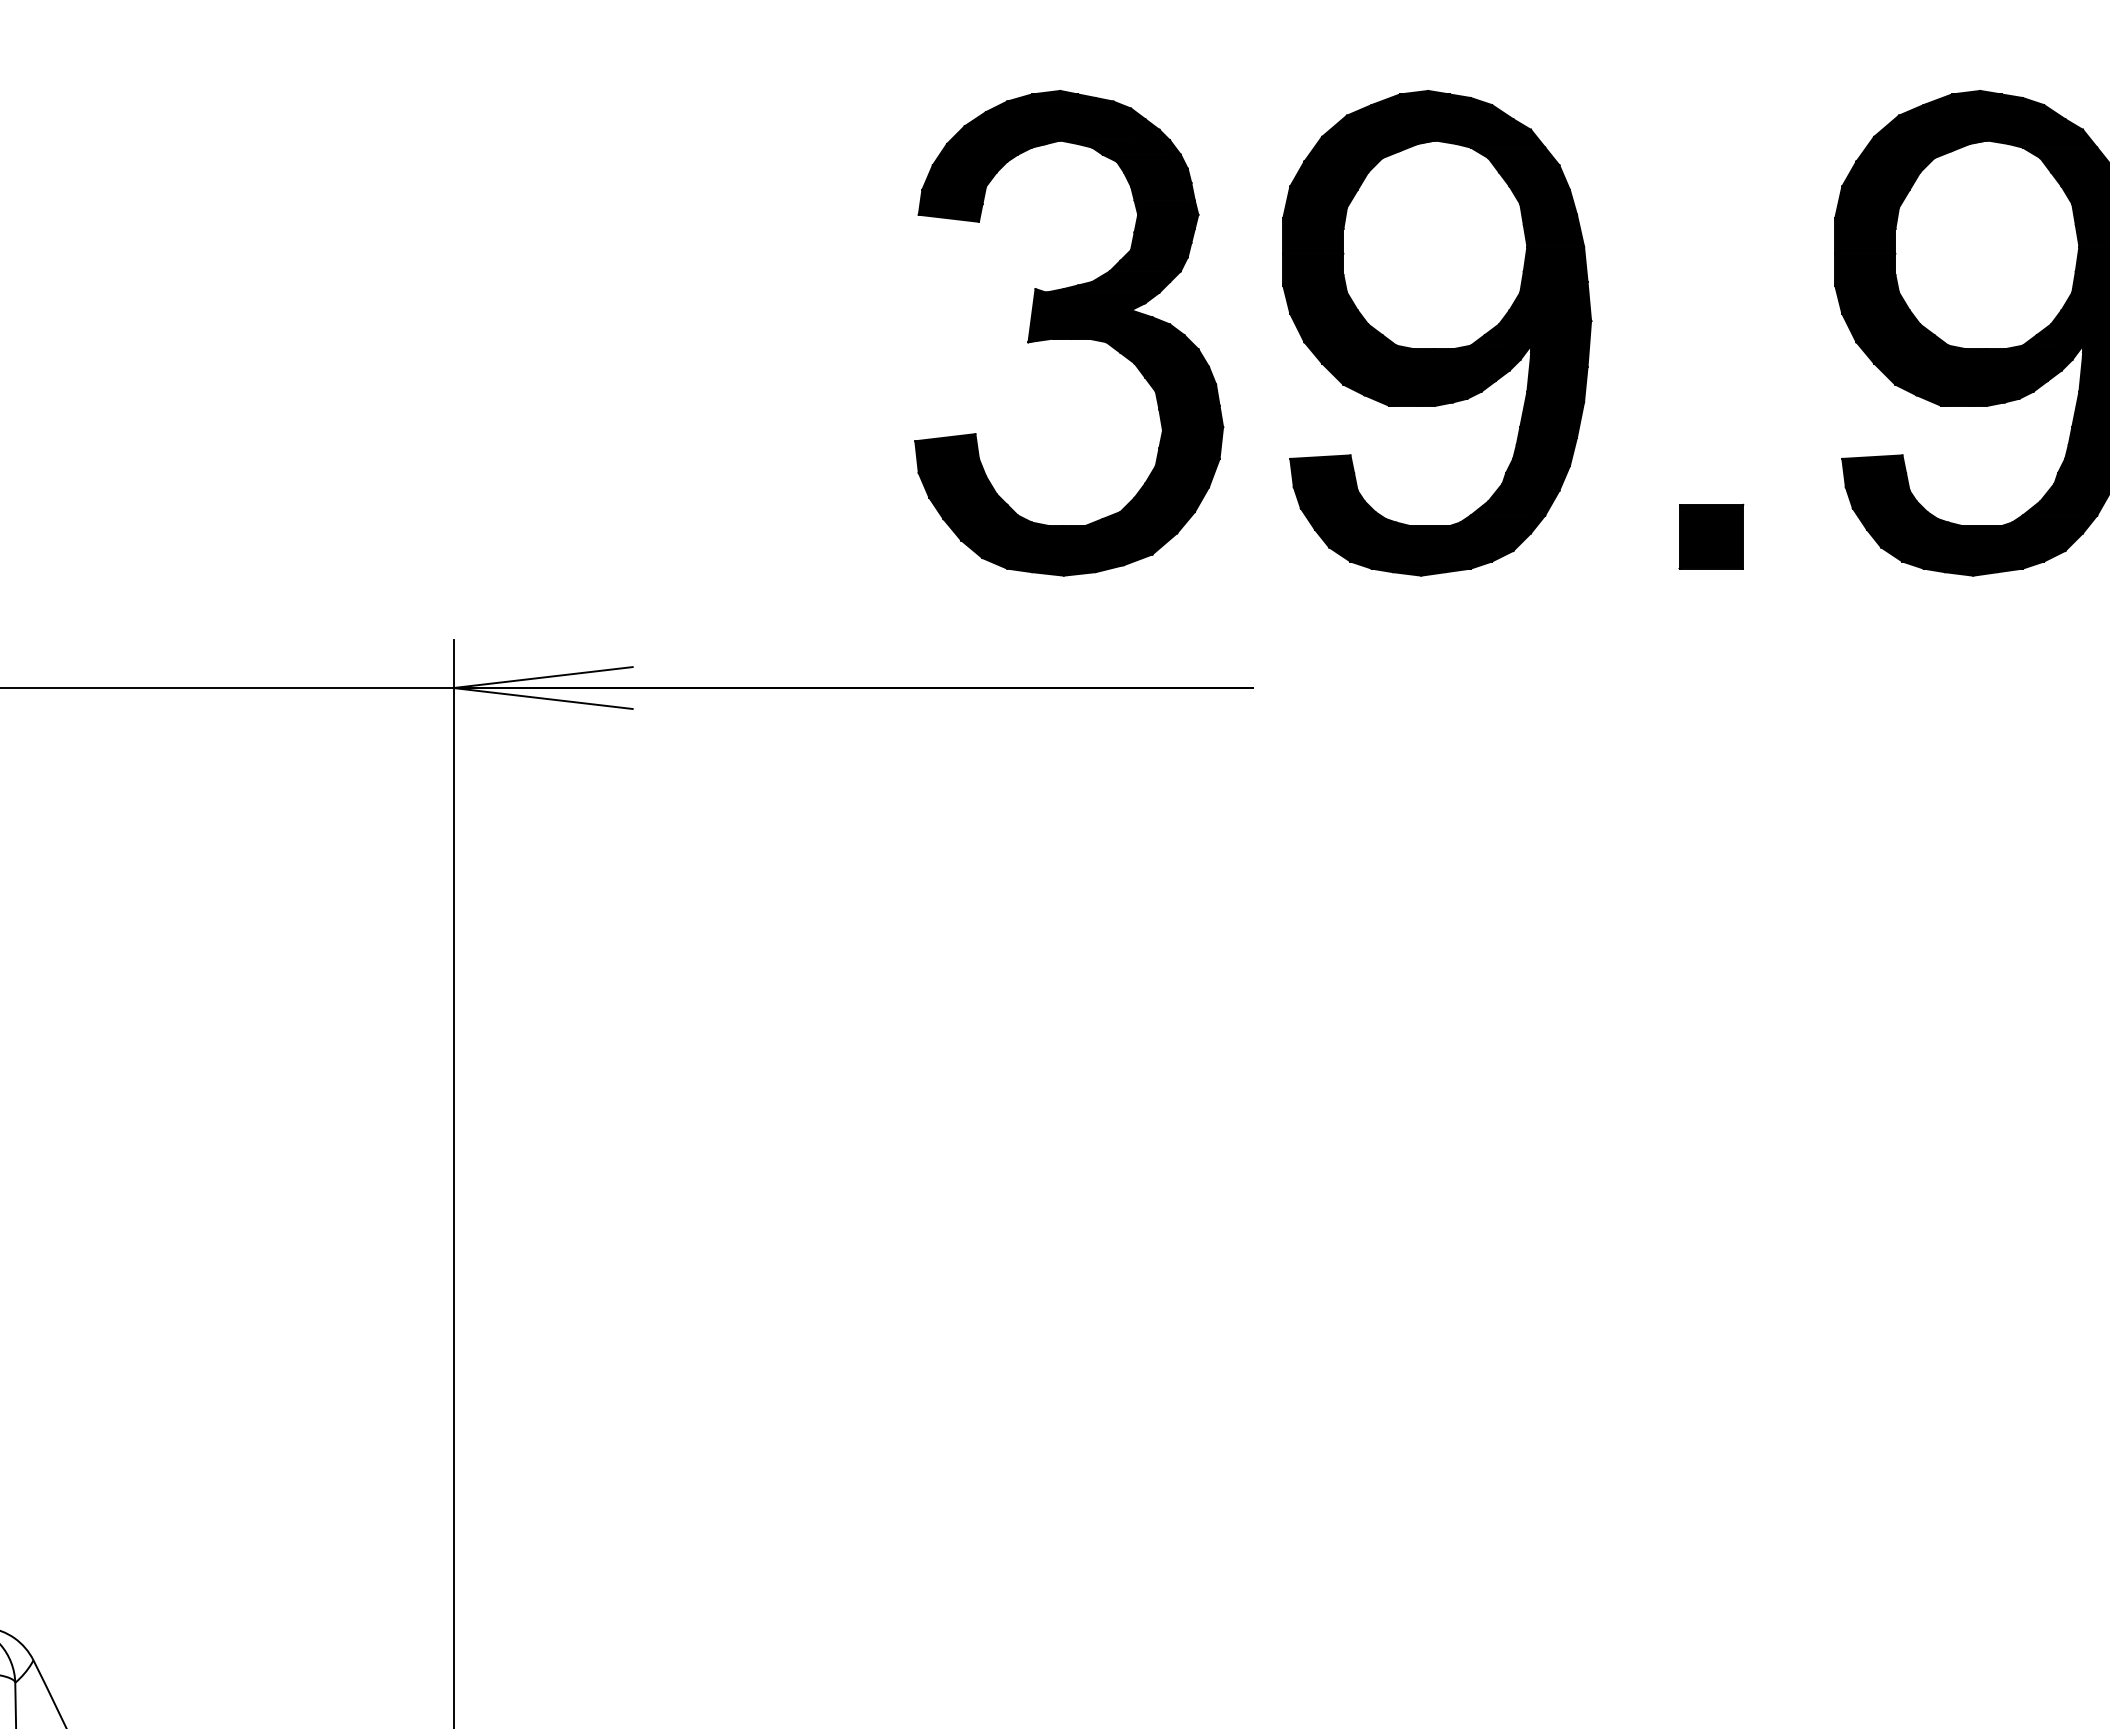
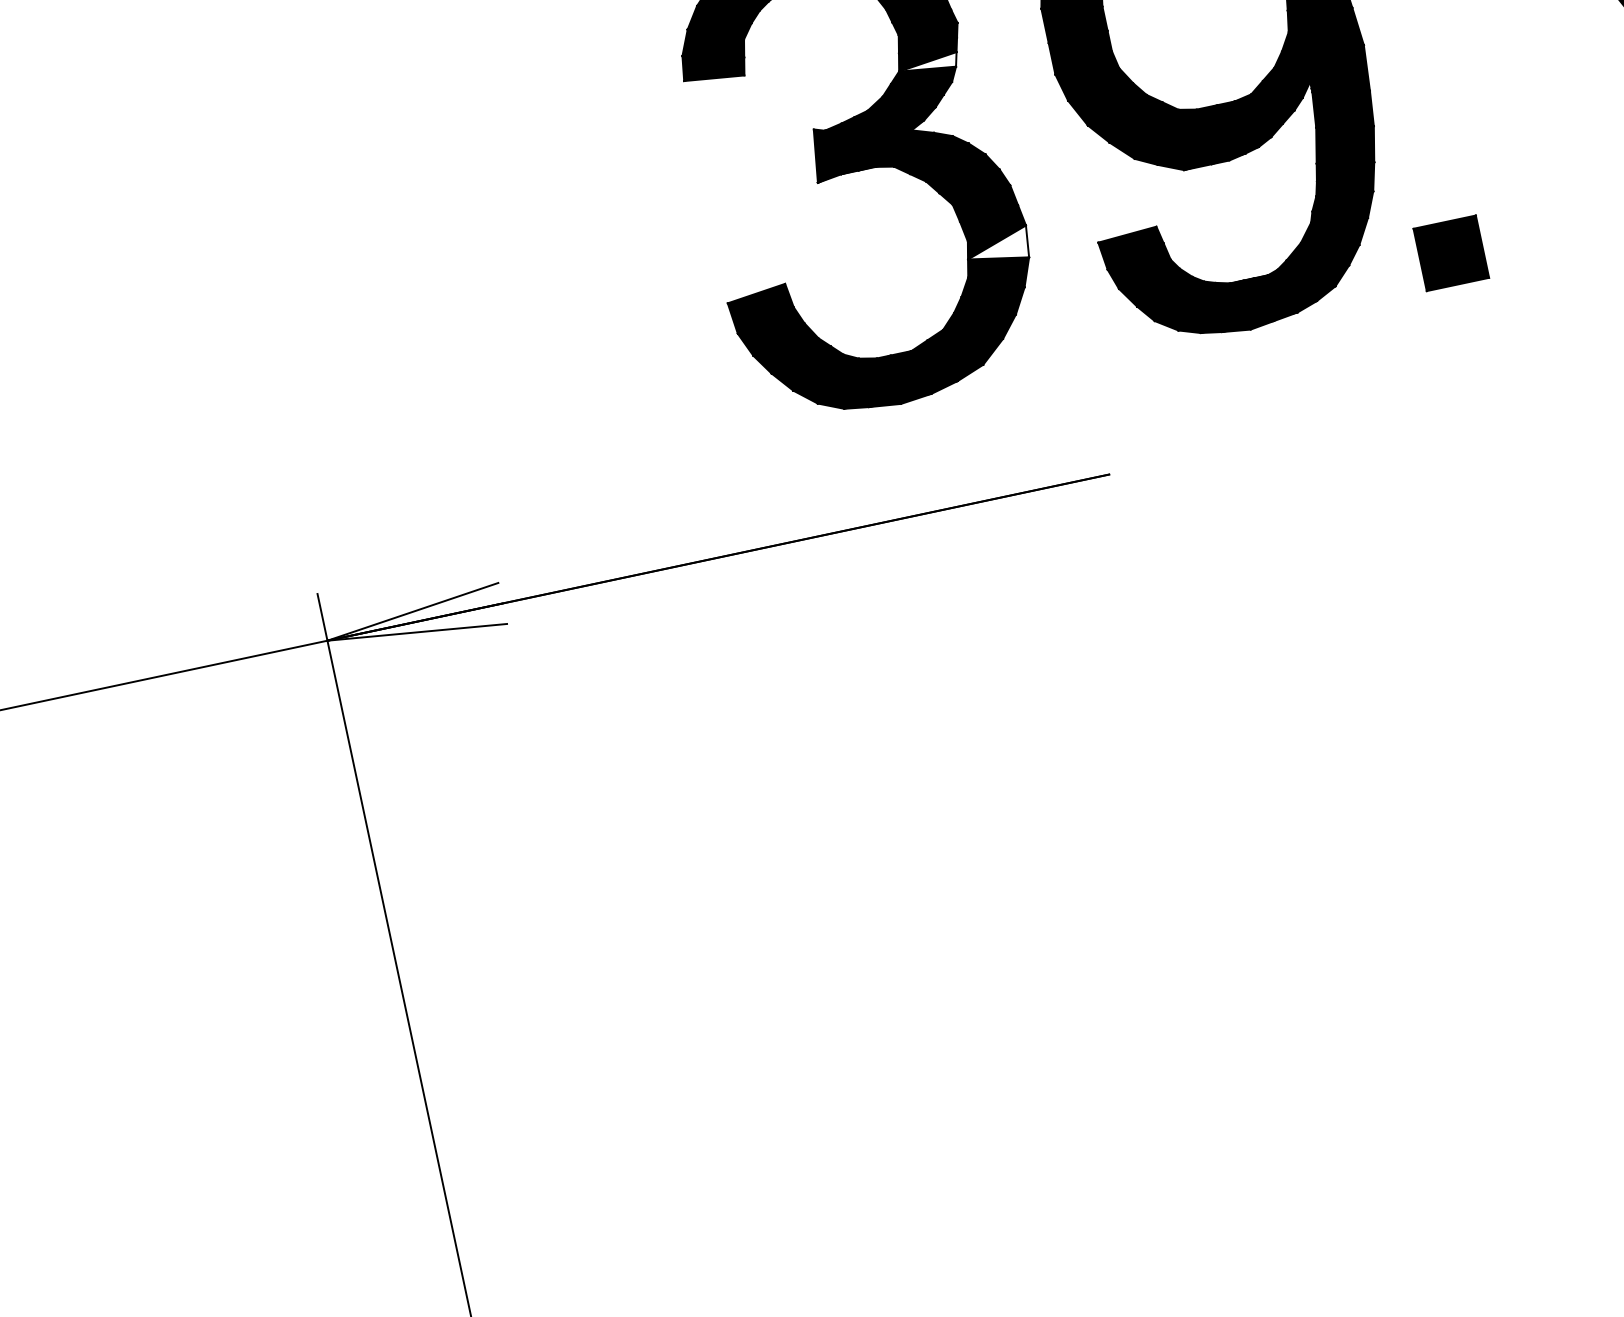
fill: (1161, 250) -> (928, 65), removed
fill: (1191, 442) -> (998, 247), removed
part: (1711, 536) -> (1451, 253), moved

